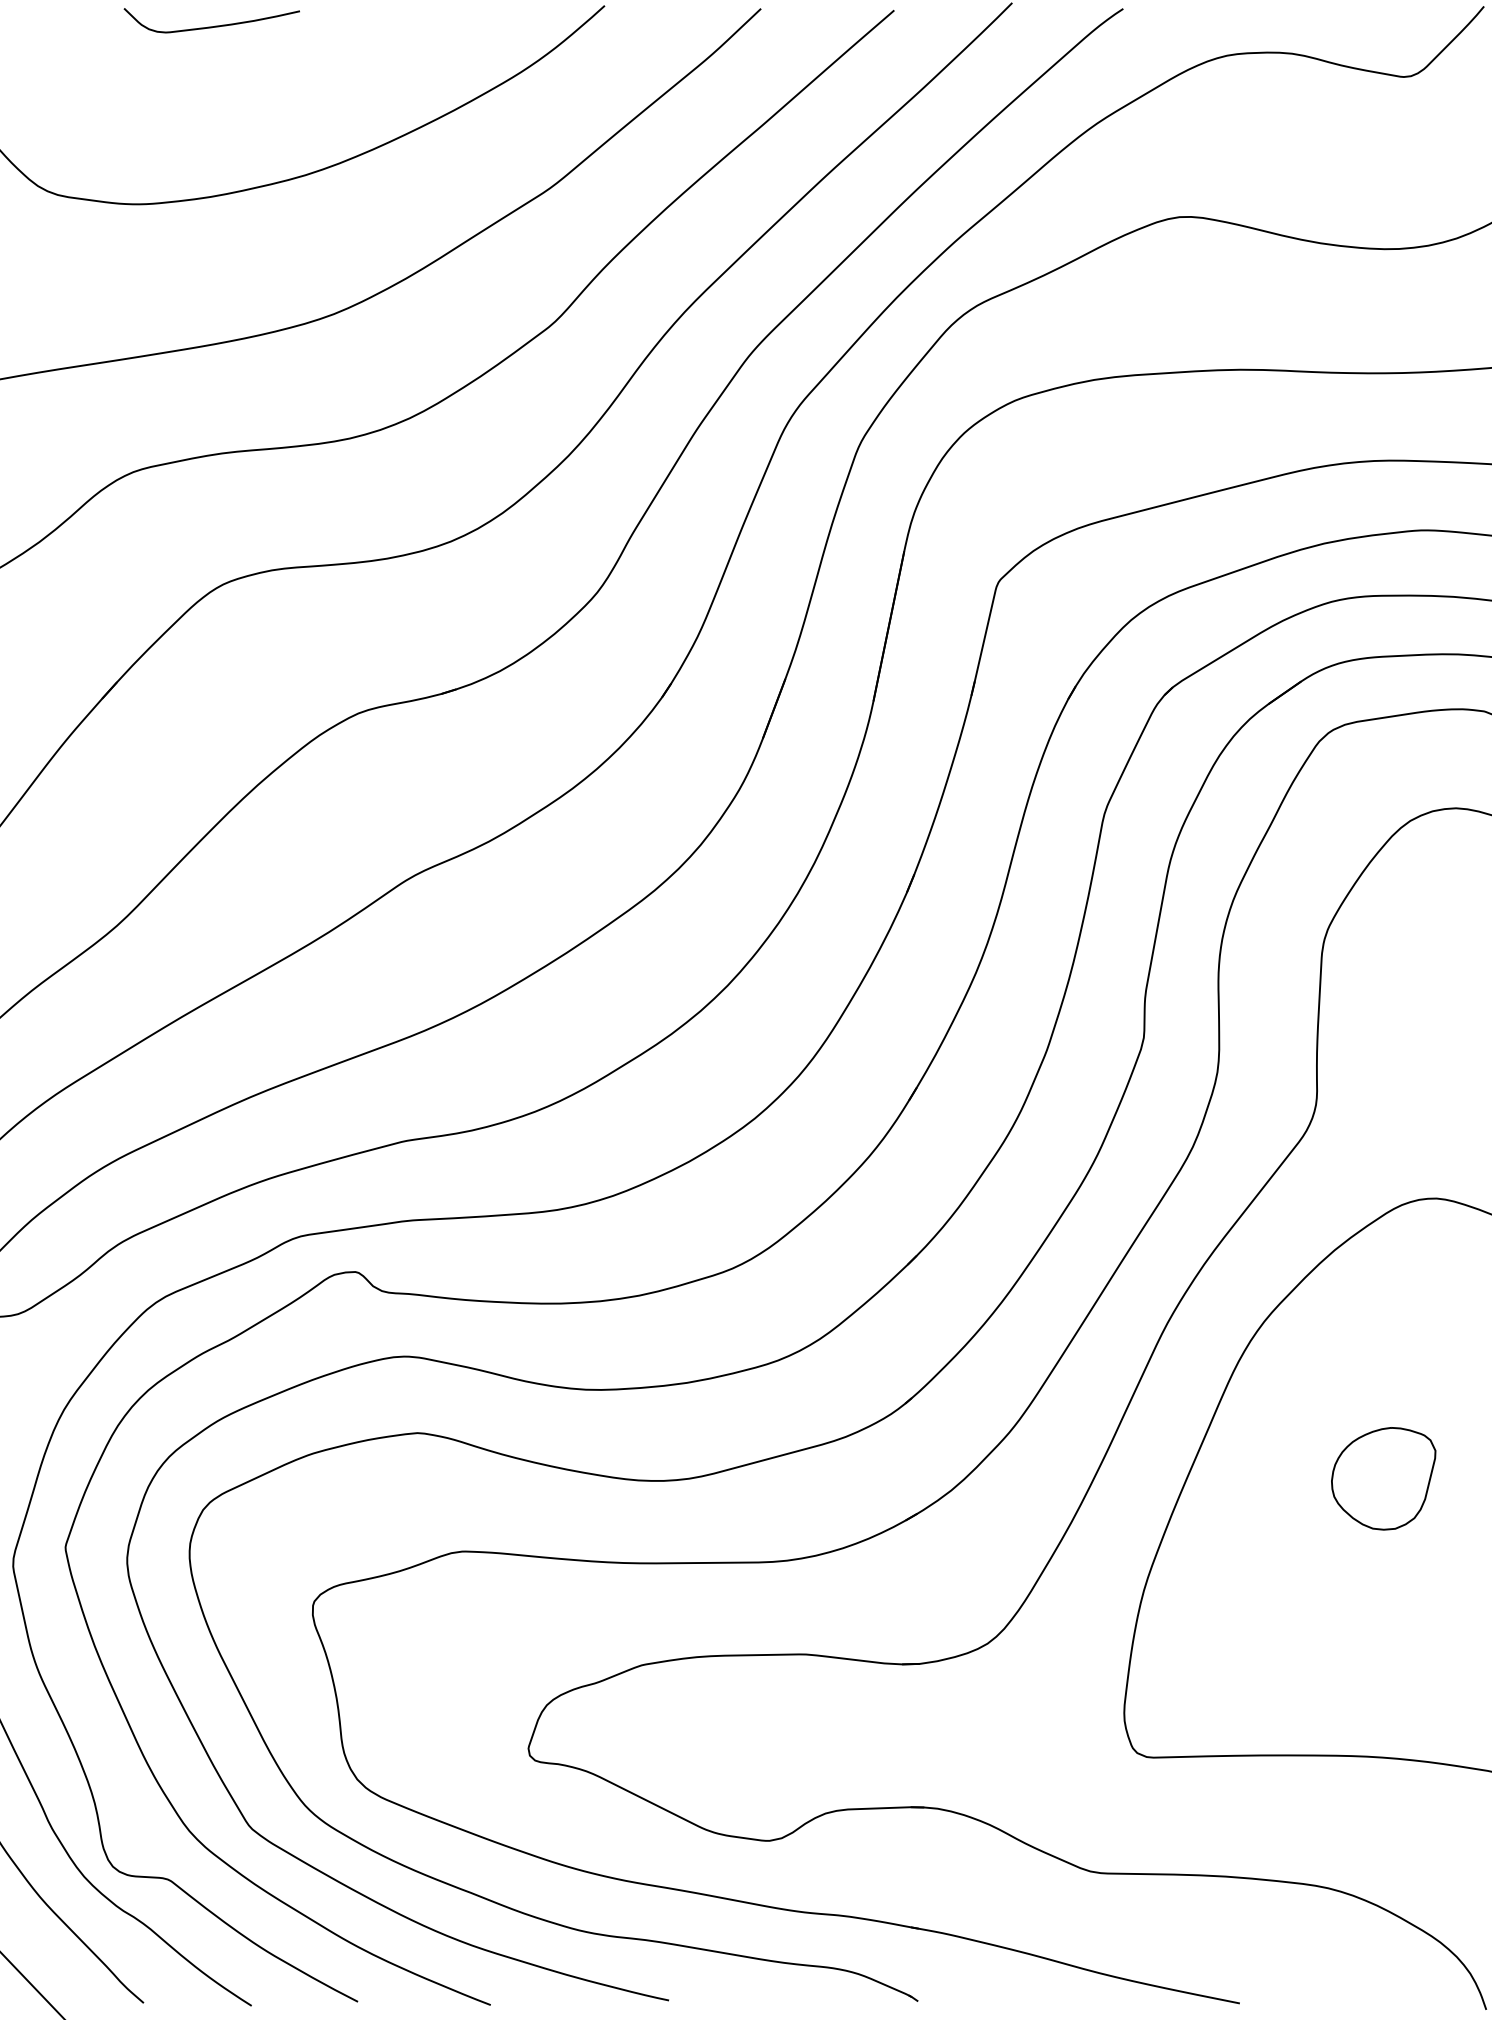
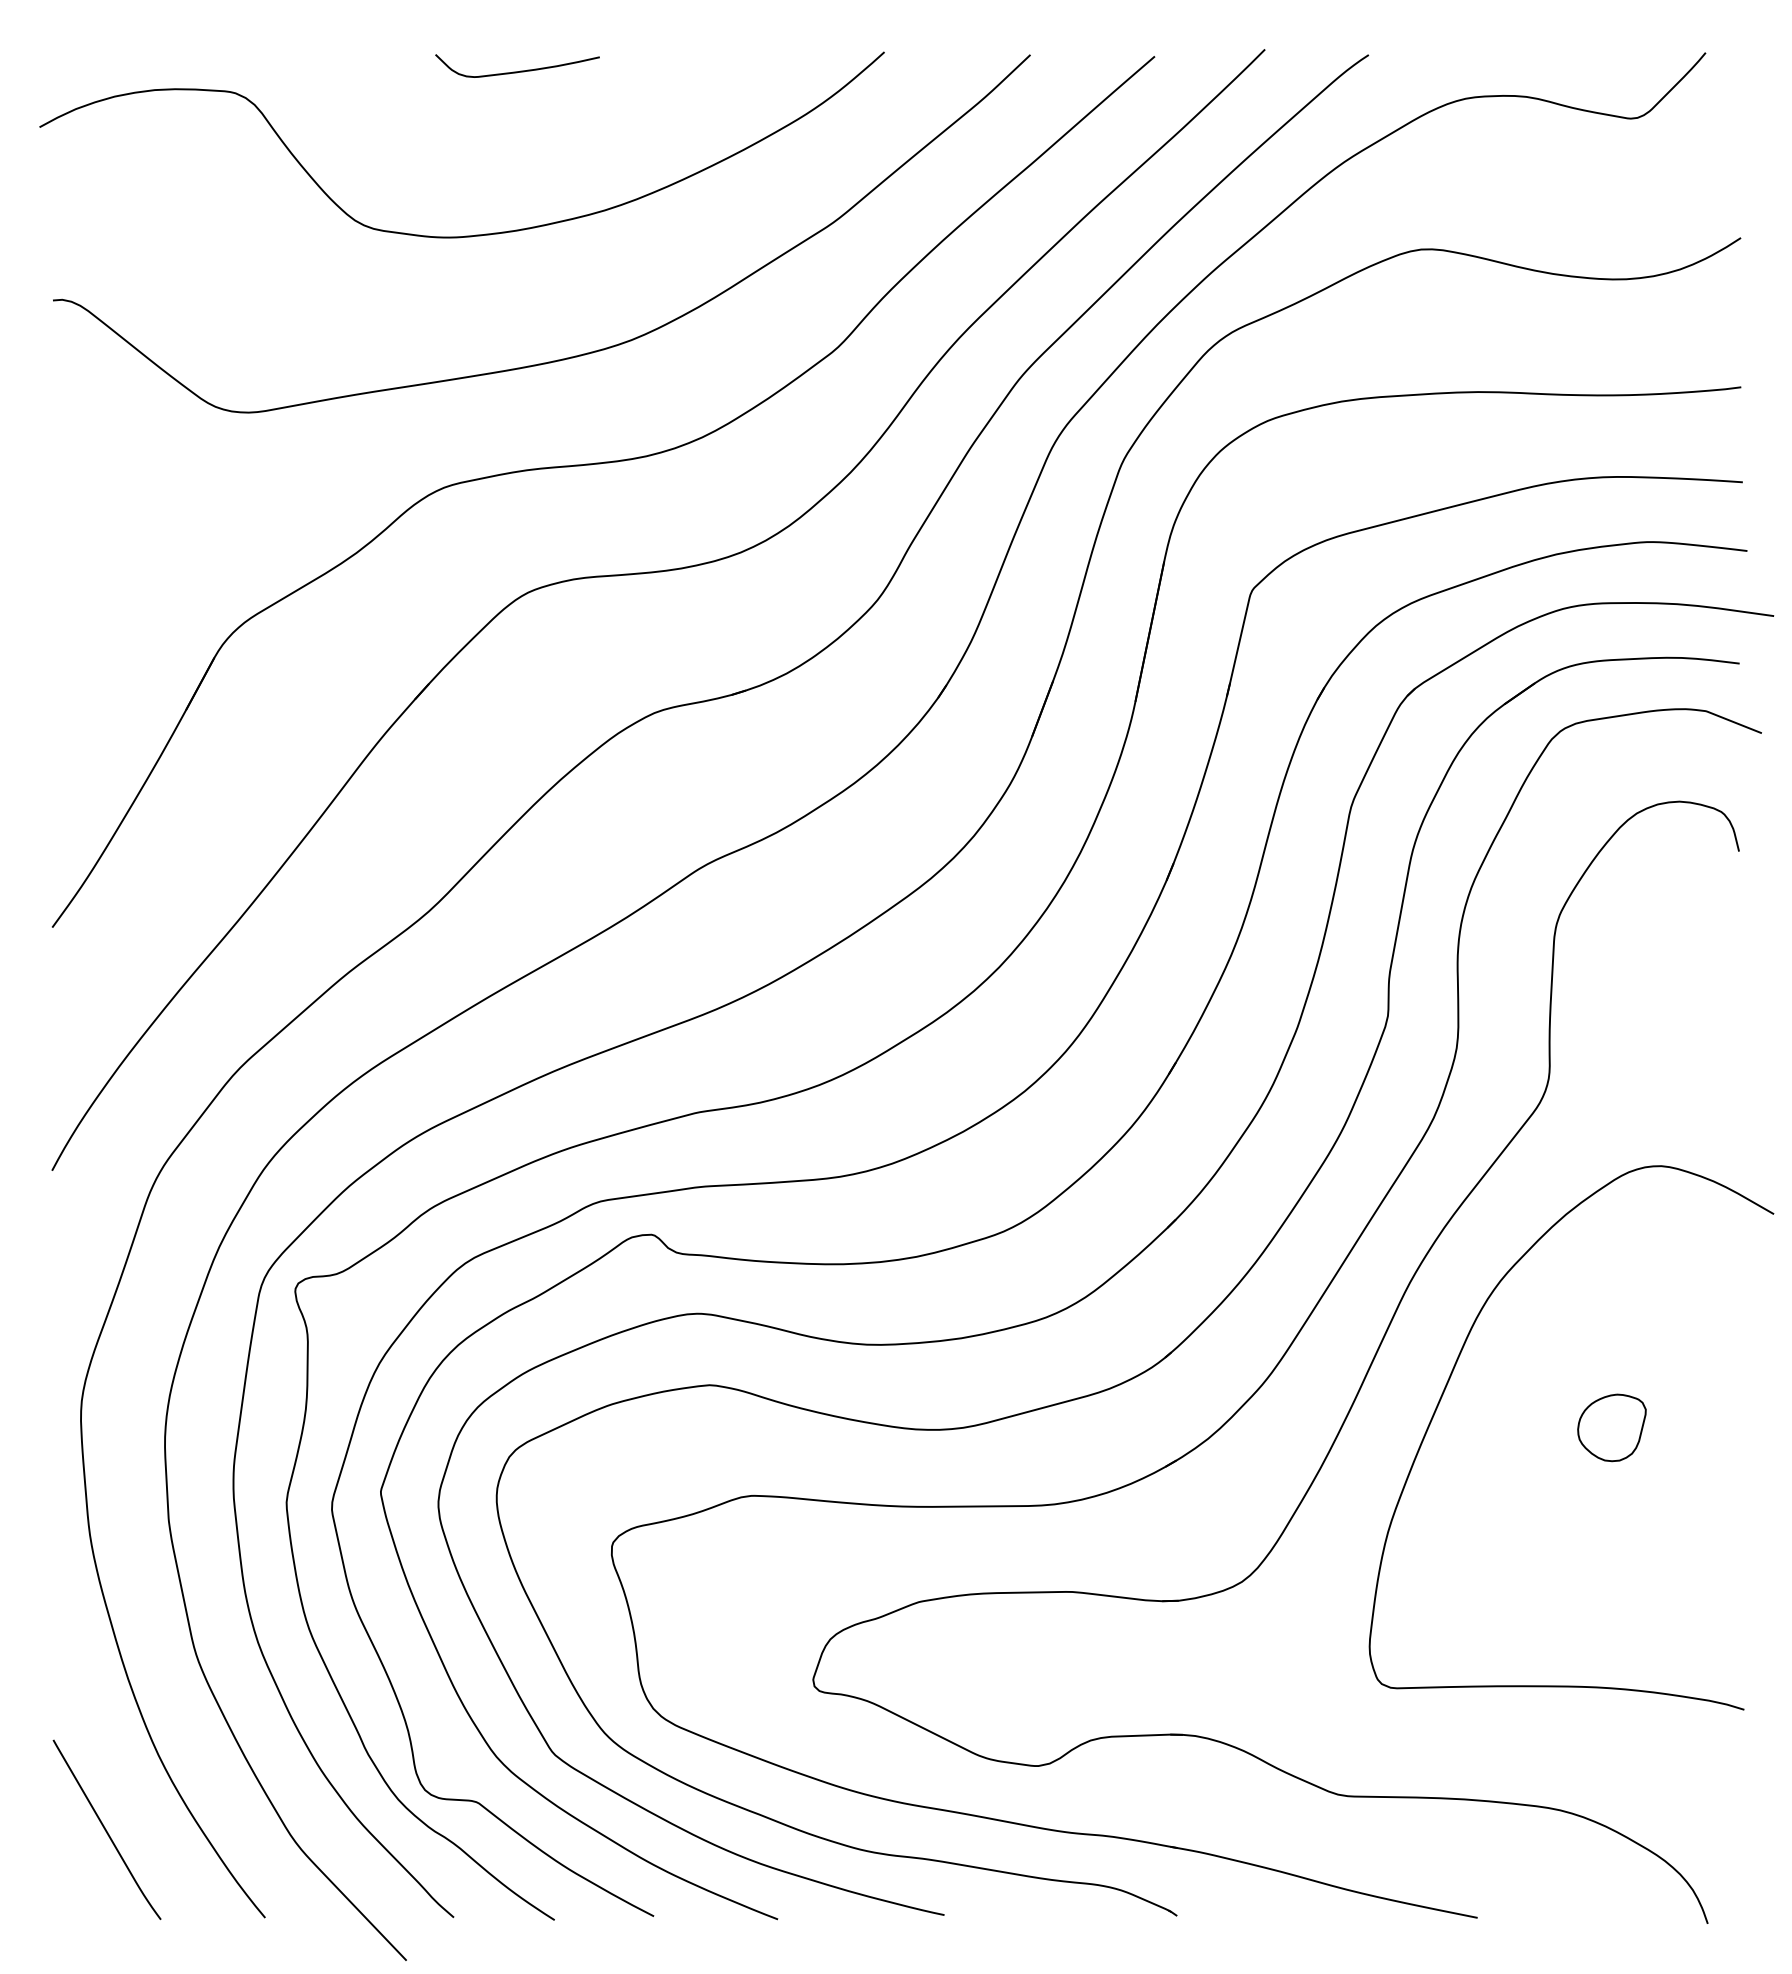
part: (1383, 1478) -> (1611, 1427), size x0.7

